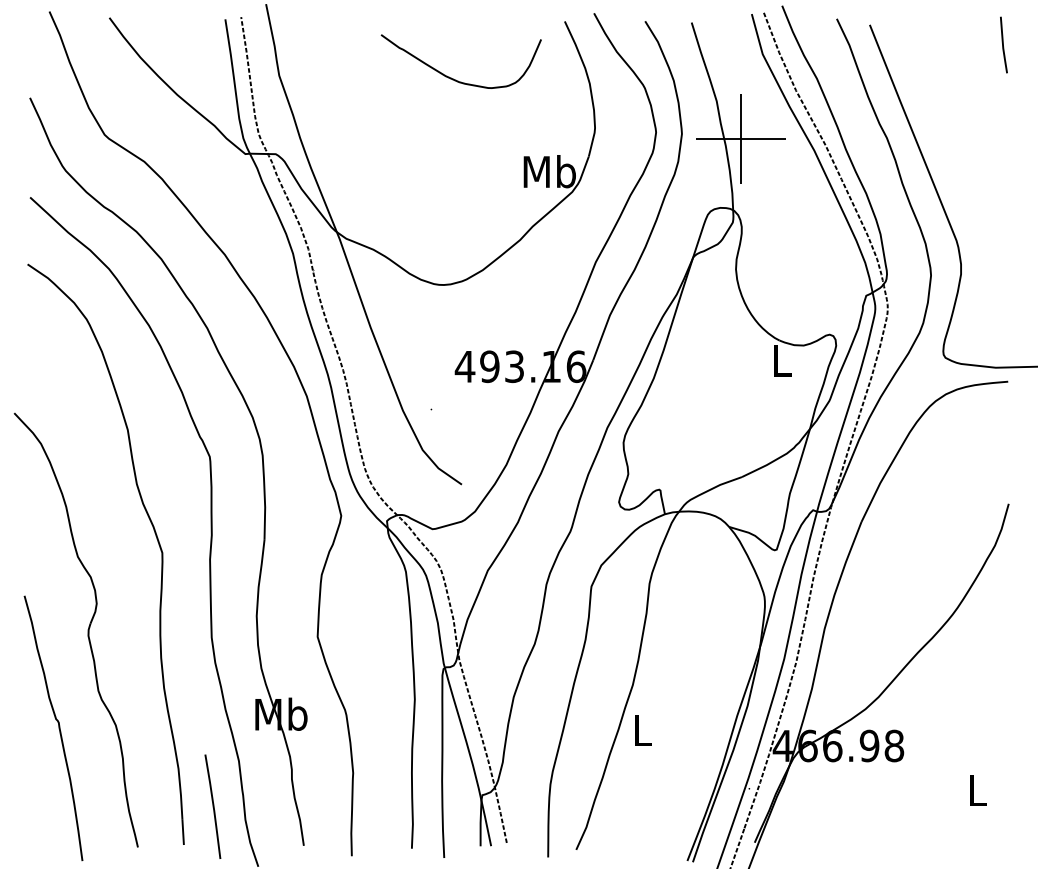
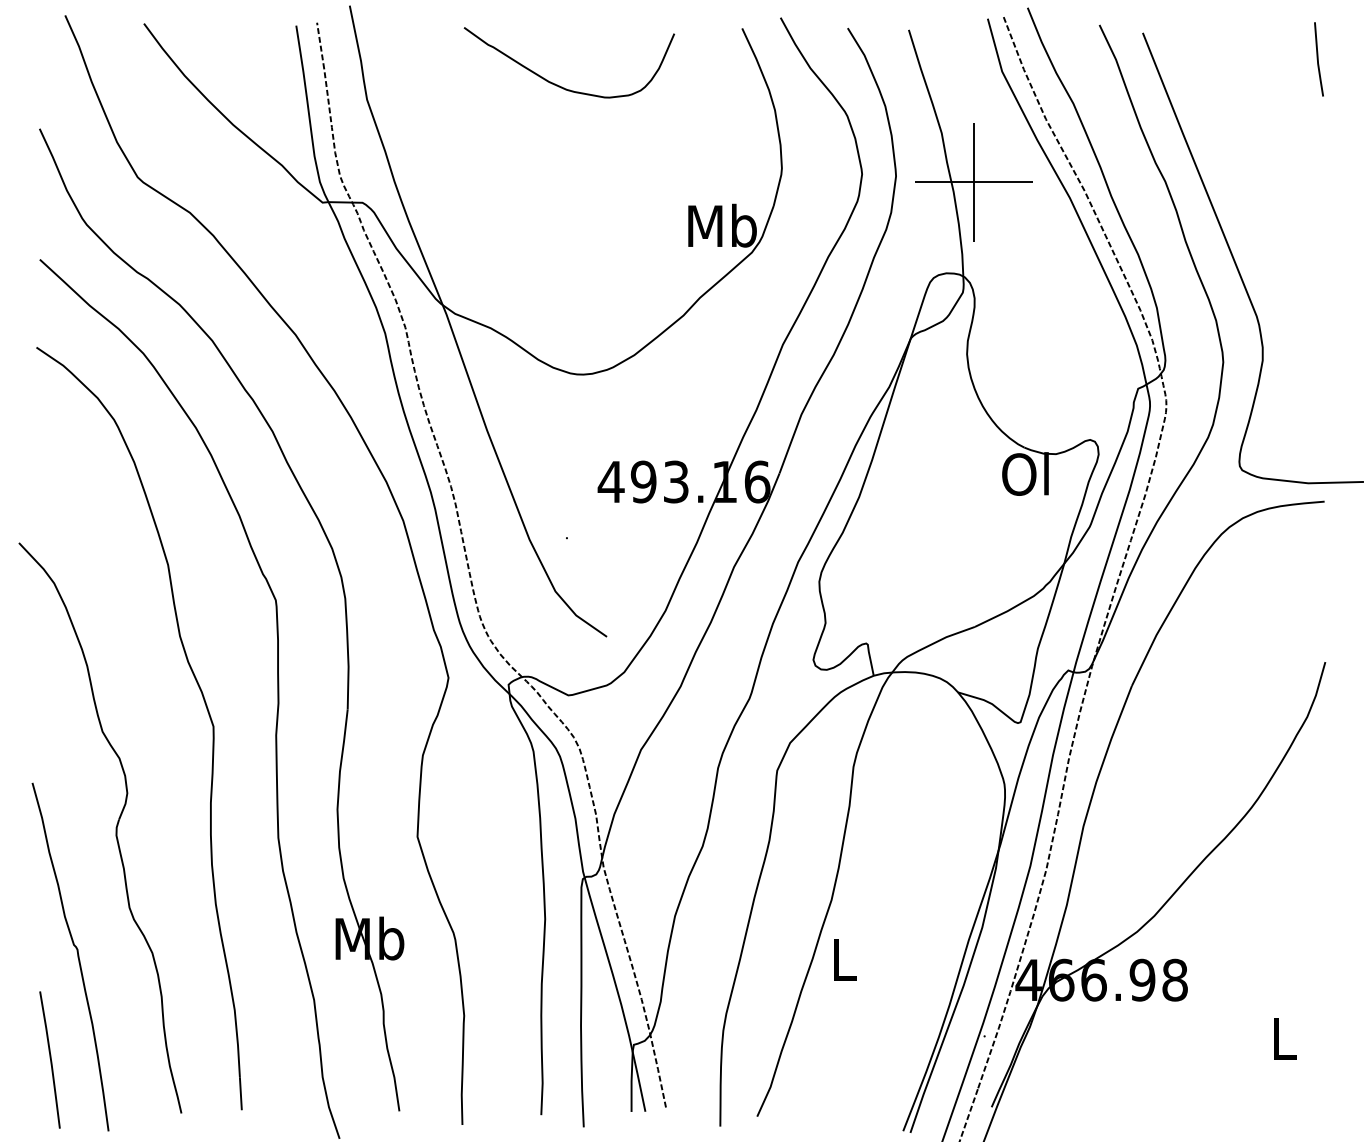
curve: (451, 77) -> (556, 83), moved
text: (780, 360) -> (1025, 473), L -> Ol
line: (212, 806) -> (49, 1059), moved

